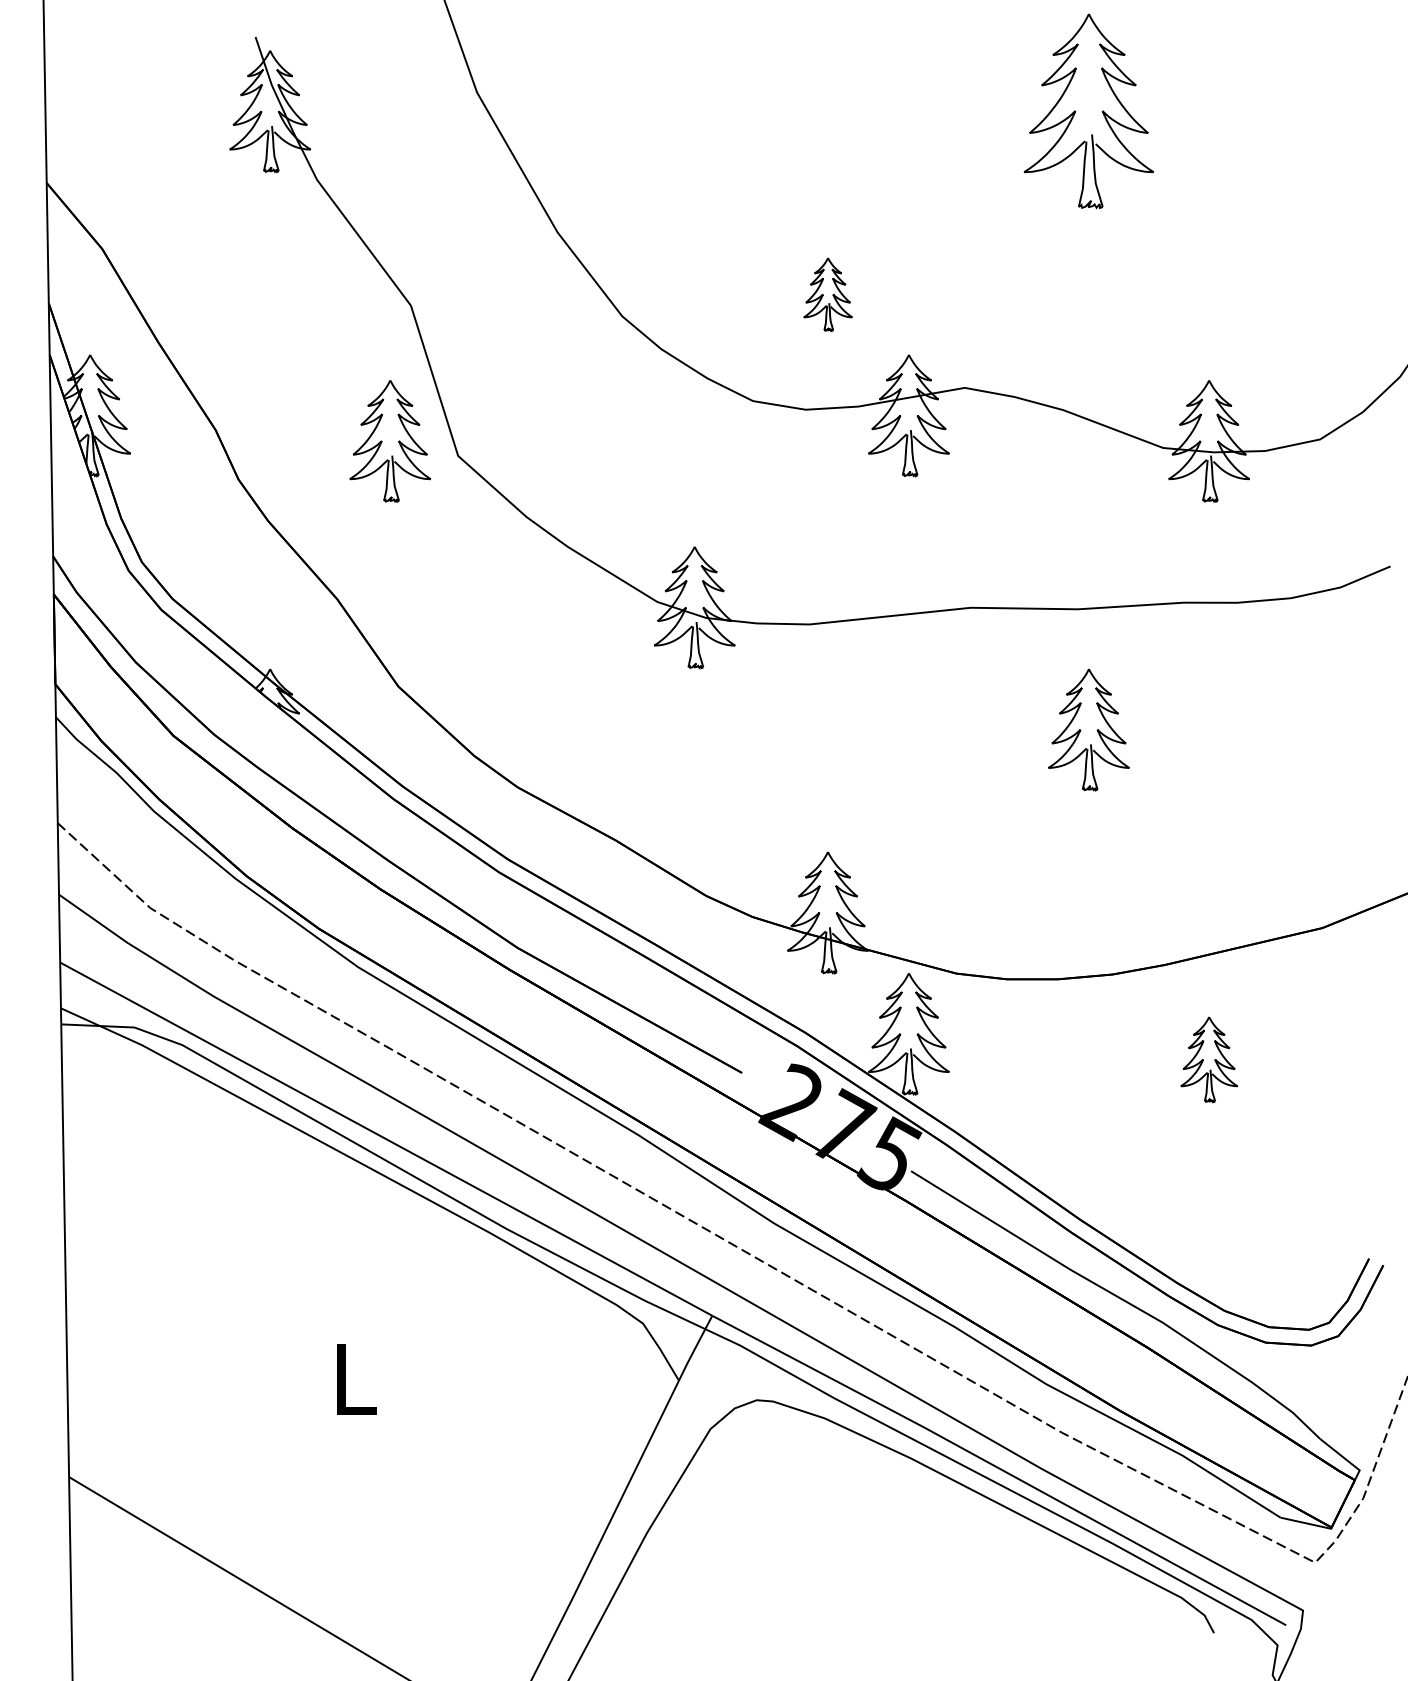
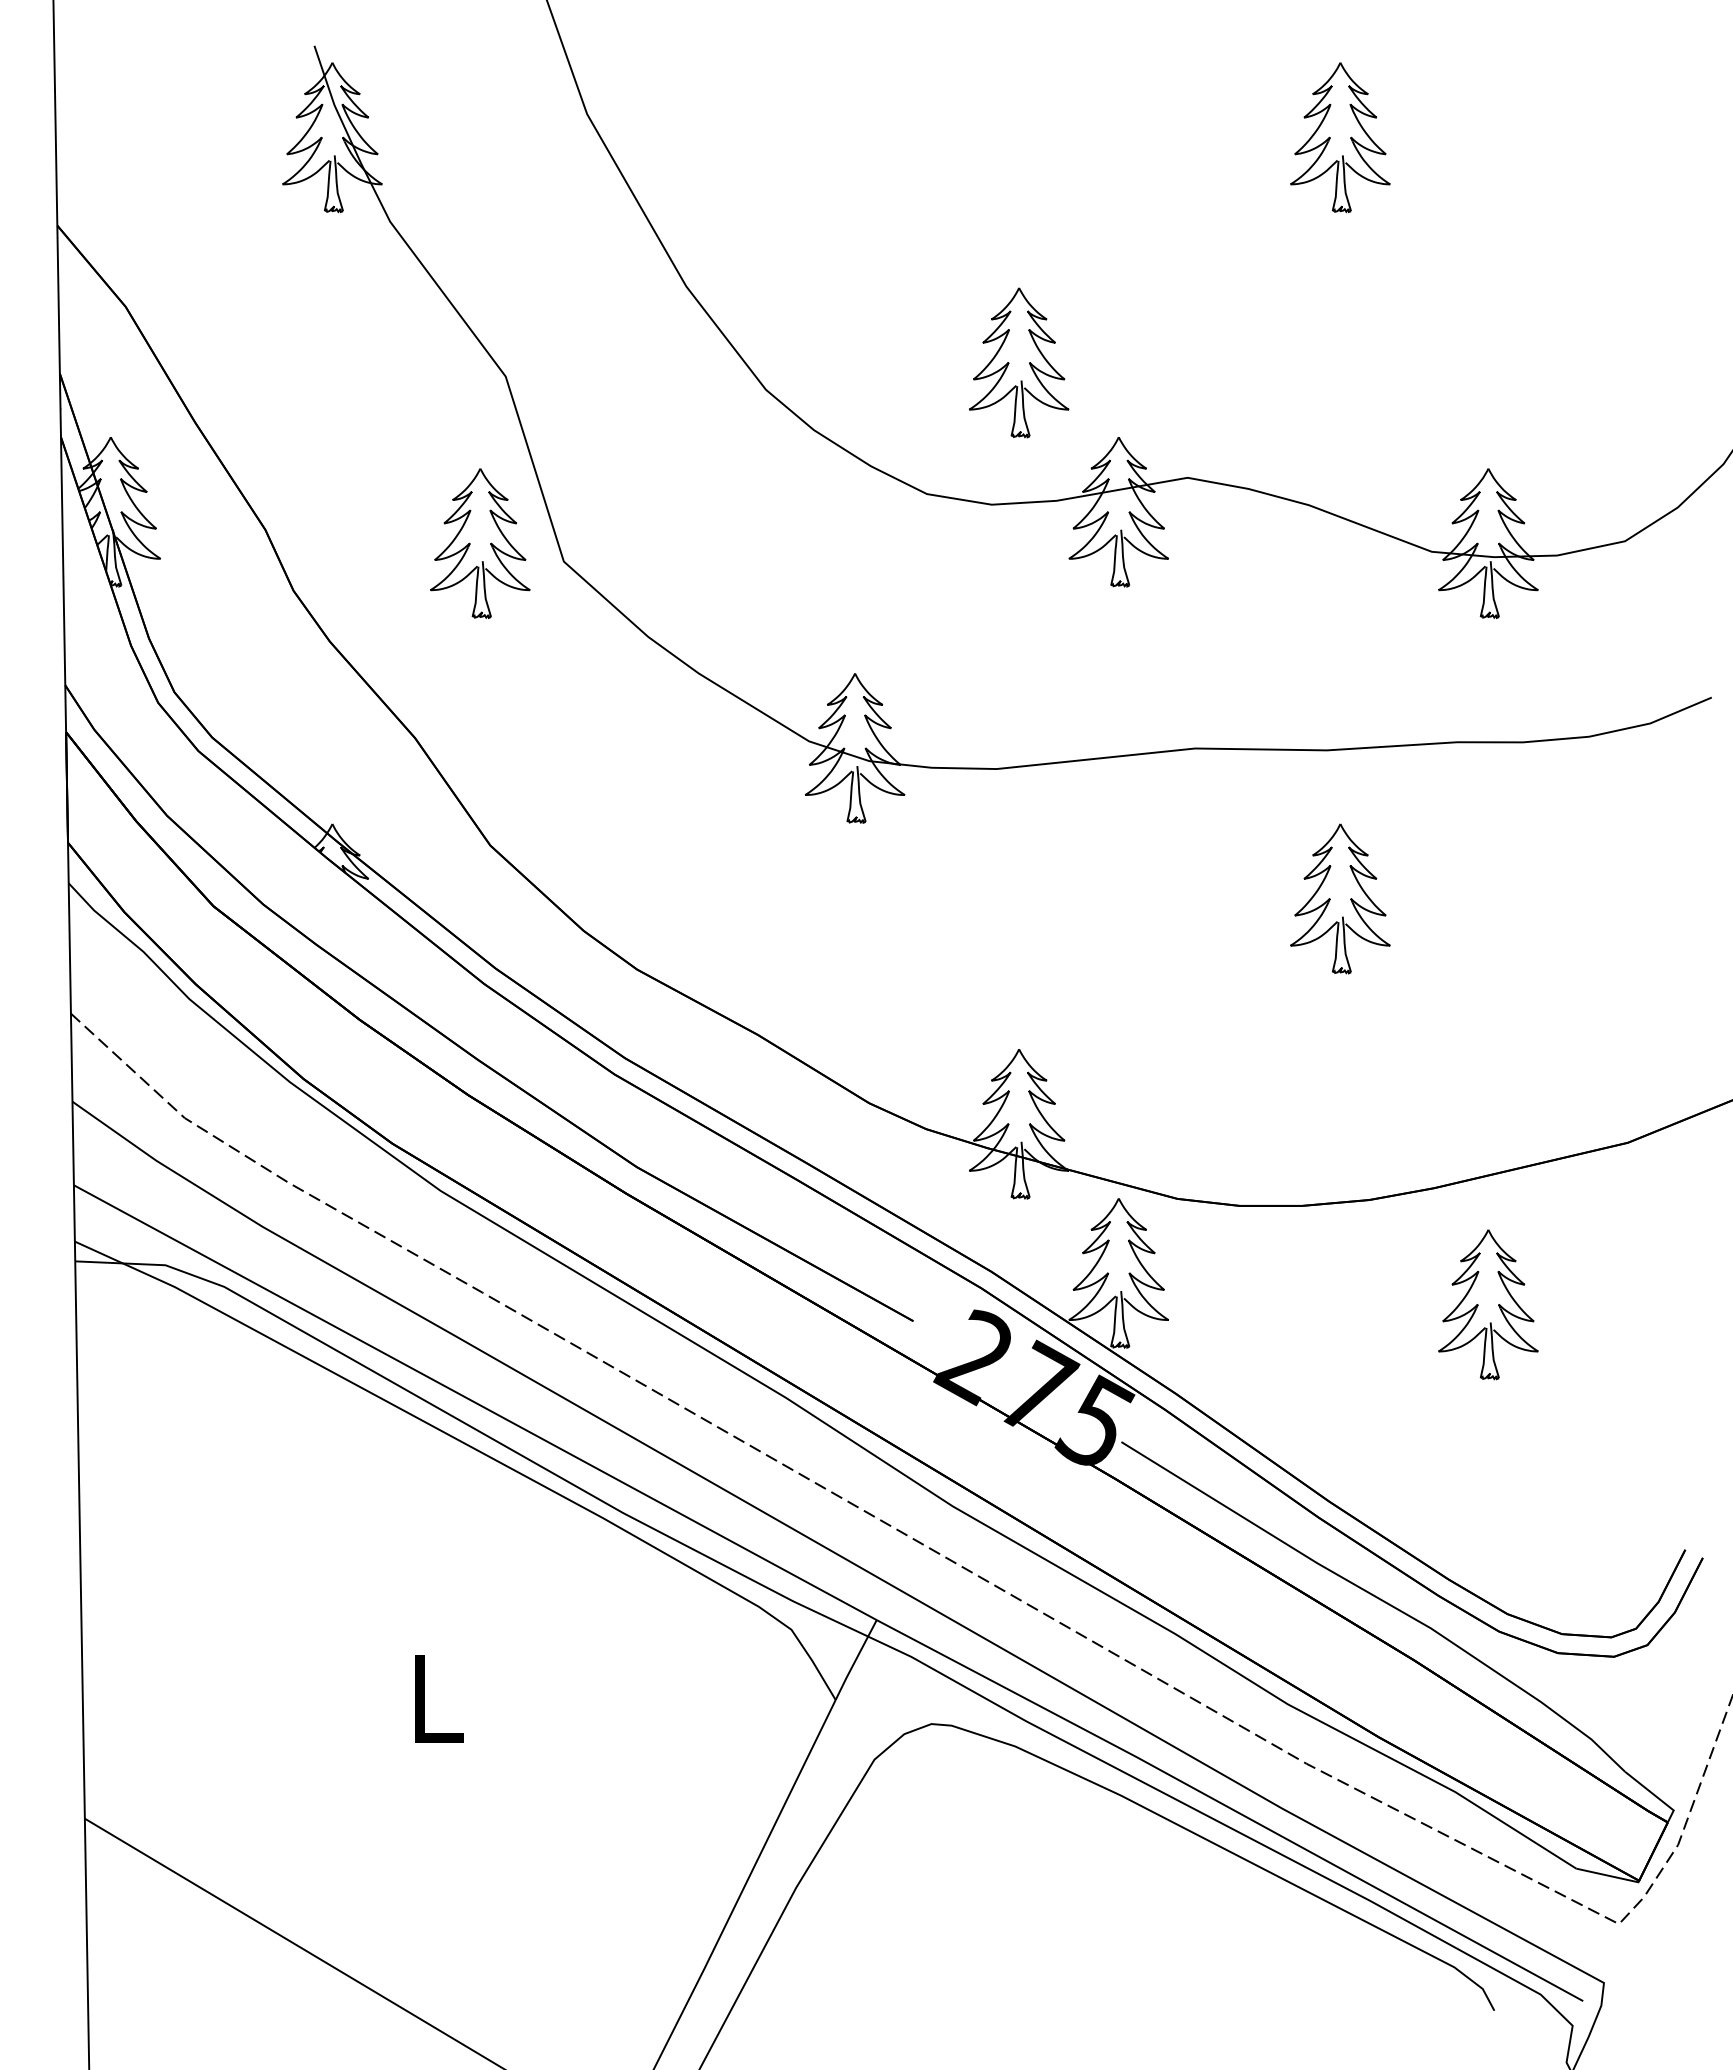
part: (1089, 111) -> (1340, 137), size x0.62
part: (828, 294) -> (1019, 362), size x1.67
part: (1209, 1059) -> (1488, 1304), size x1.43

